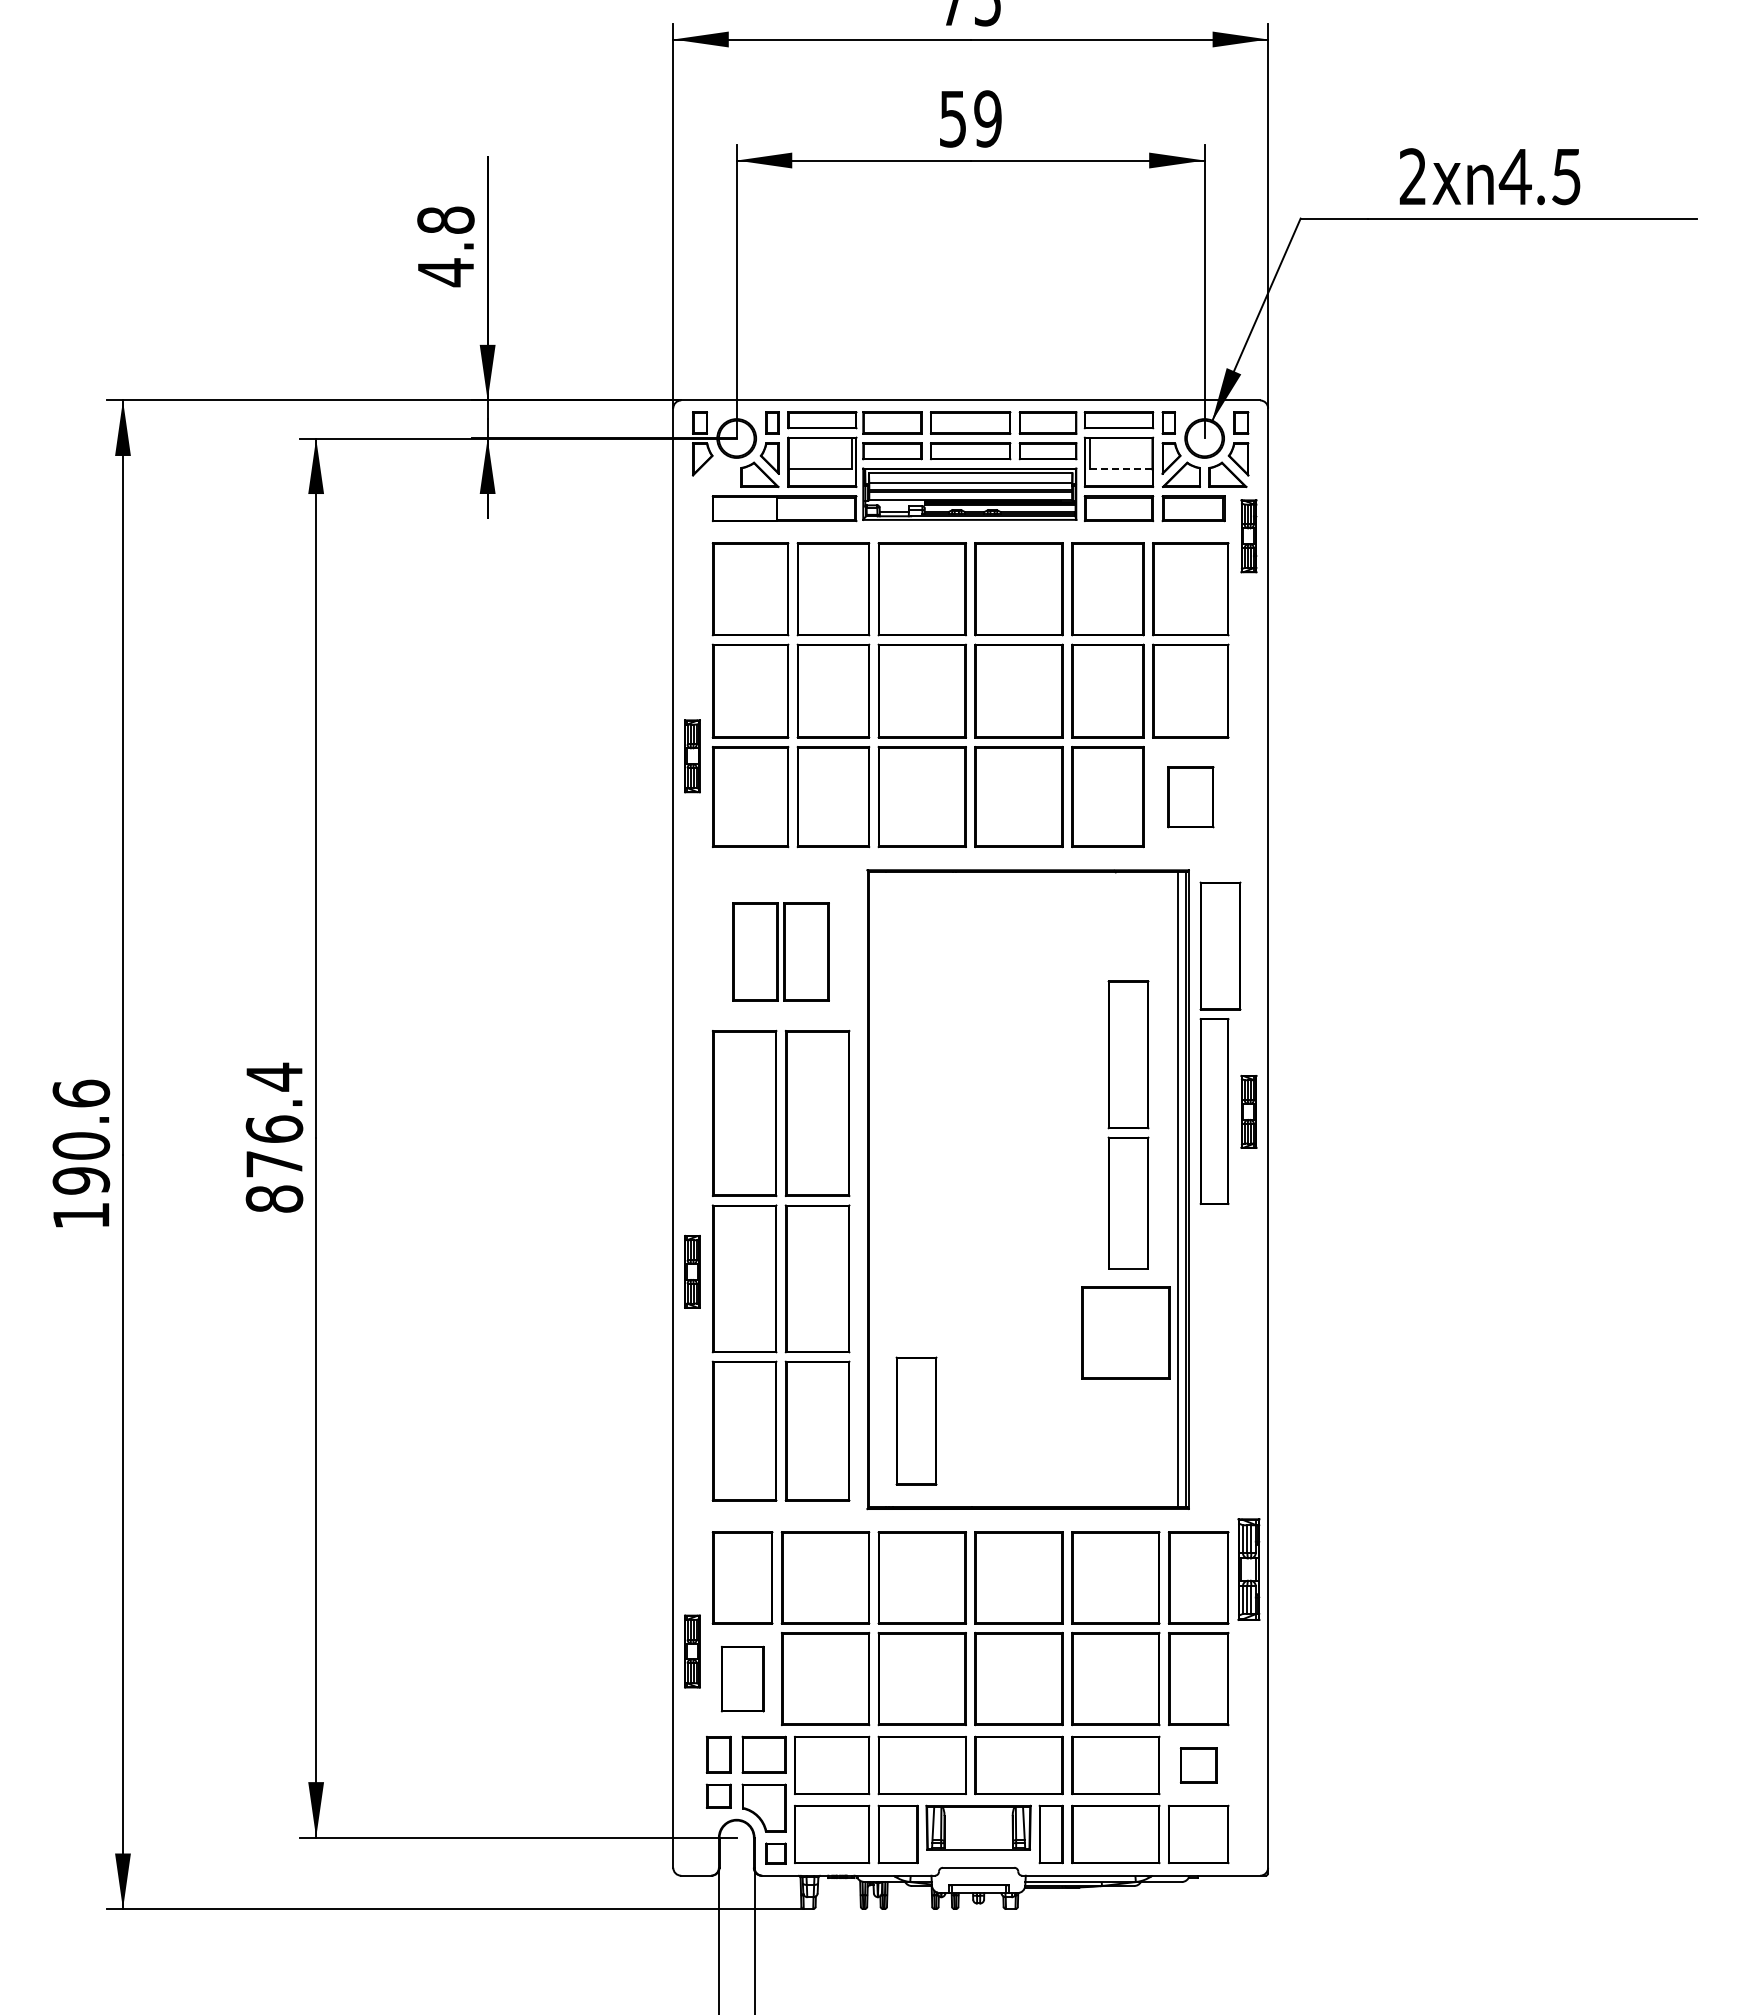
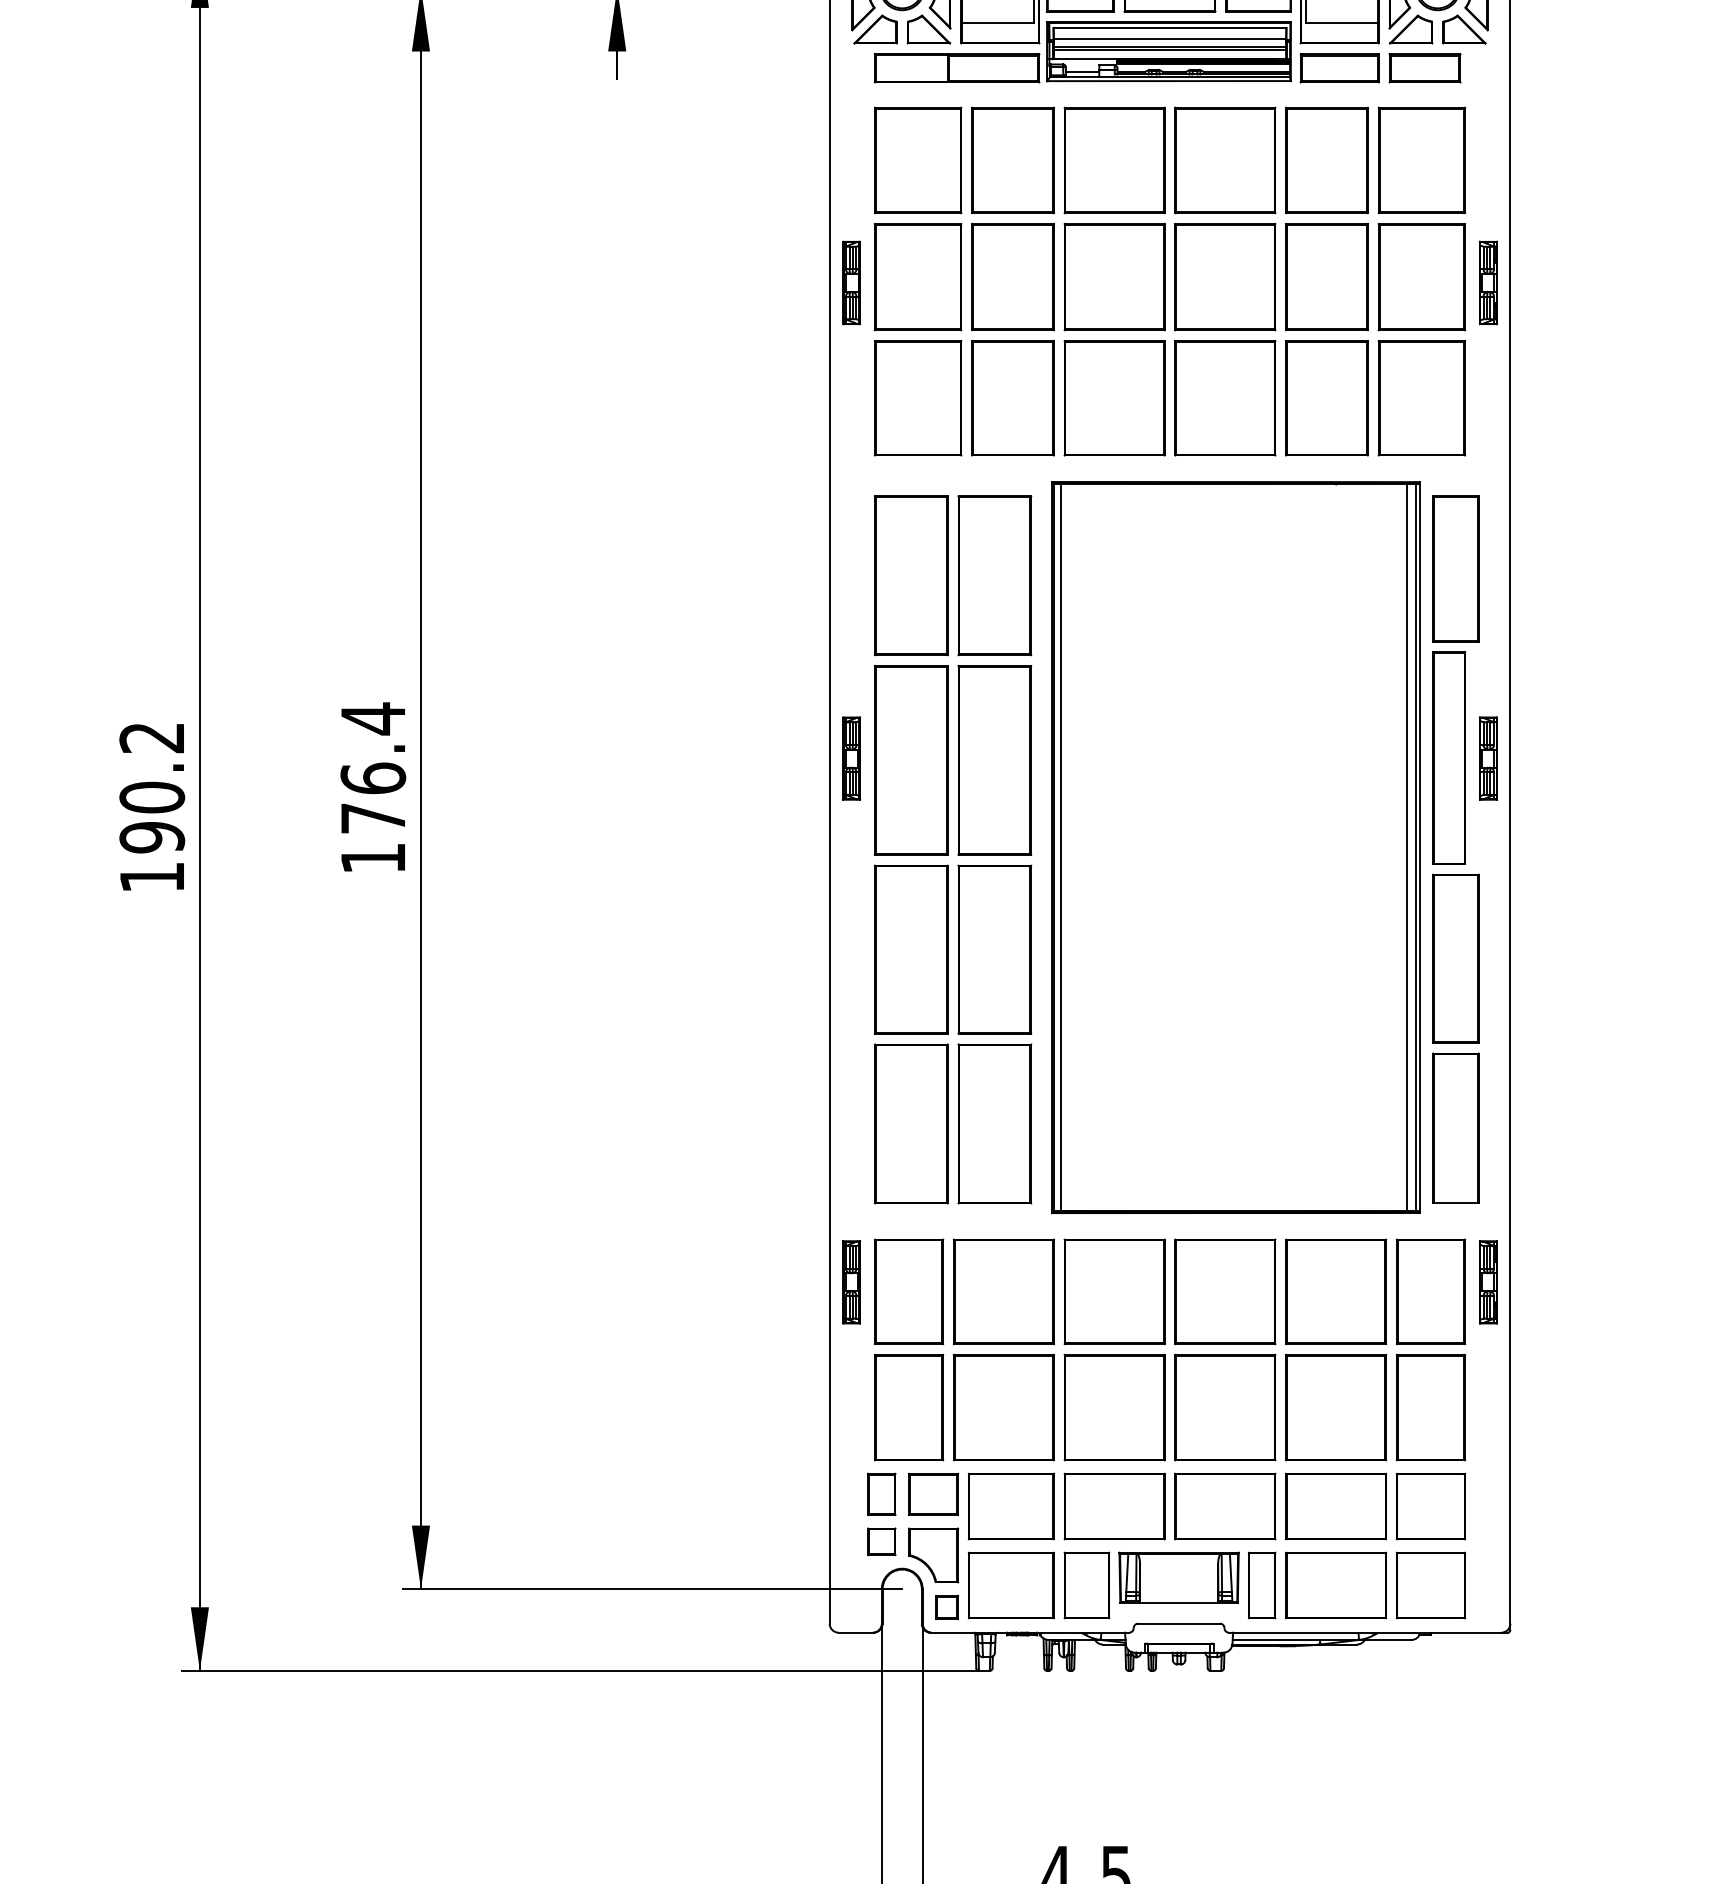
line: (1121, 469) -> (1342, 23), dashed -> solid
part: (713, 474) -> (875, 29), added
part: (1248, 536) -> (1487, 283), moved
part: (692, 756) -> (851, 283), moved
part: (1190, 797) -> (1421, 398), size x1.67
part: (780, 951) -> (952, 575), size x1.43
text: (81, 1093) -> (152, 737), 190.6 -> 190.2
part: (1128, 1124) -> (1455, 1038), moved
line: (875, 1189) -> (1061, 847), added
text: (274, 1198) -> (373, 857), 876.4 -> 176.4
part: (692, 1271) -> (851, 758), moved
part: (1125, 1332) -> (1347, 1011), removed
part: (916, 1420) -> (1107, 1111), removed
part: (1248, 1569) -> (1487, 1282), size x0.71
part: (692, 1651) -> (851, 1282), moved
part: (742, 1679) -> (908, 1408), size x1.43
part: (1198, 1765) -> (1430, 1506), size x1.67

